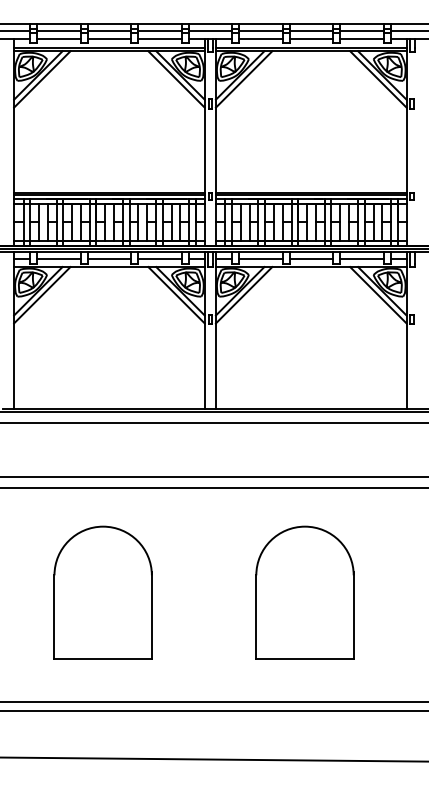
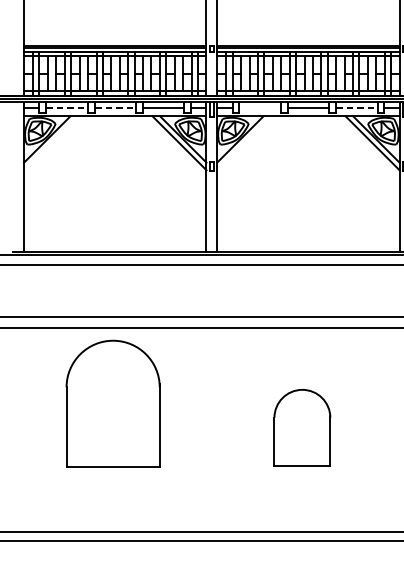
line: (59, 258) -> (67, 108), solid -> dashed
line: (109, 258) -> (115, 108), solid -> dashed
line: (261, 258) -> (260, 108), removed
line: (361, 258) -> (356, 108), solid -> dashed
line: (42, 295) -> (51, 143), removed
line: (243, 295) -> (243, 143), removed
part: (102, 592) -> (112, 403), moved
part: (304, 592) -> (301, 427), size x0.6

